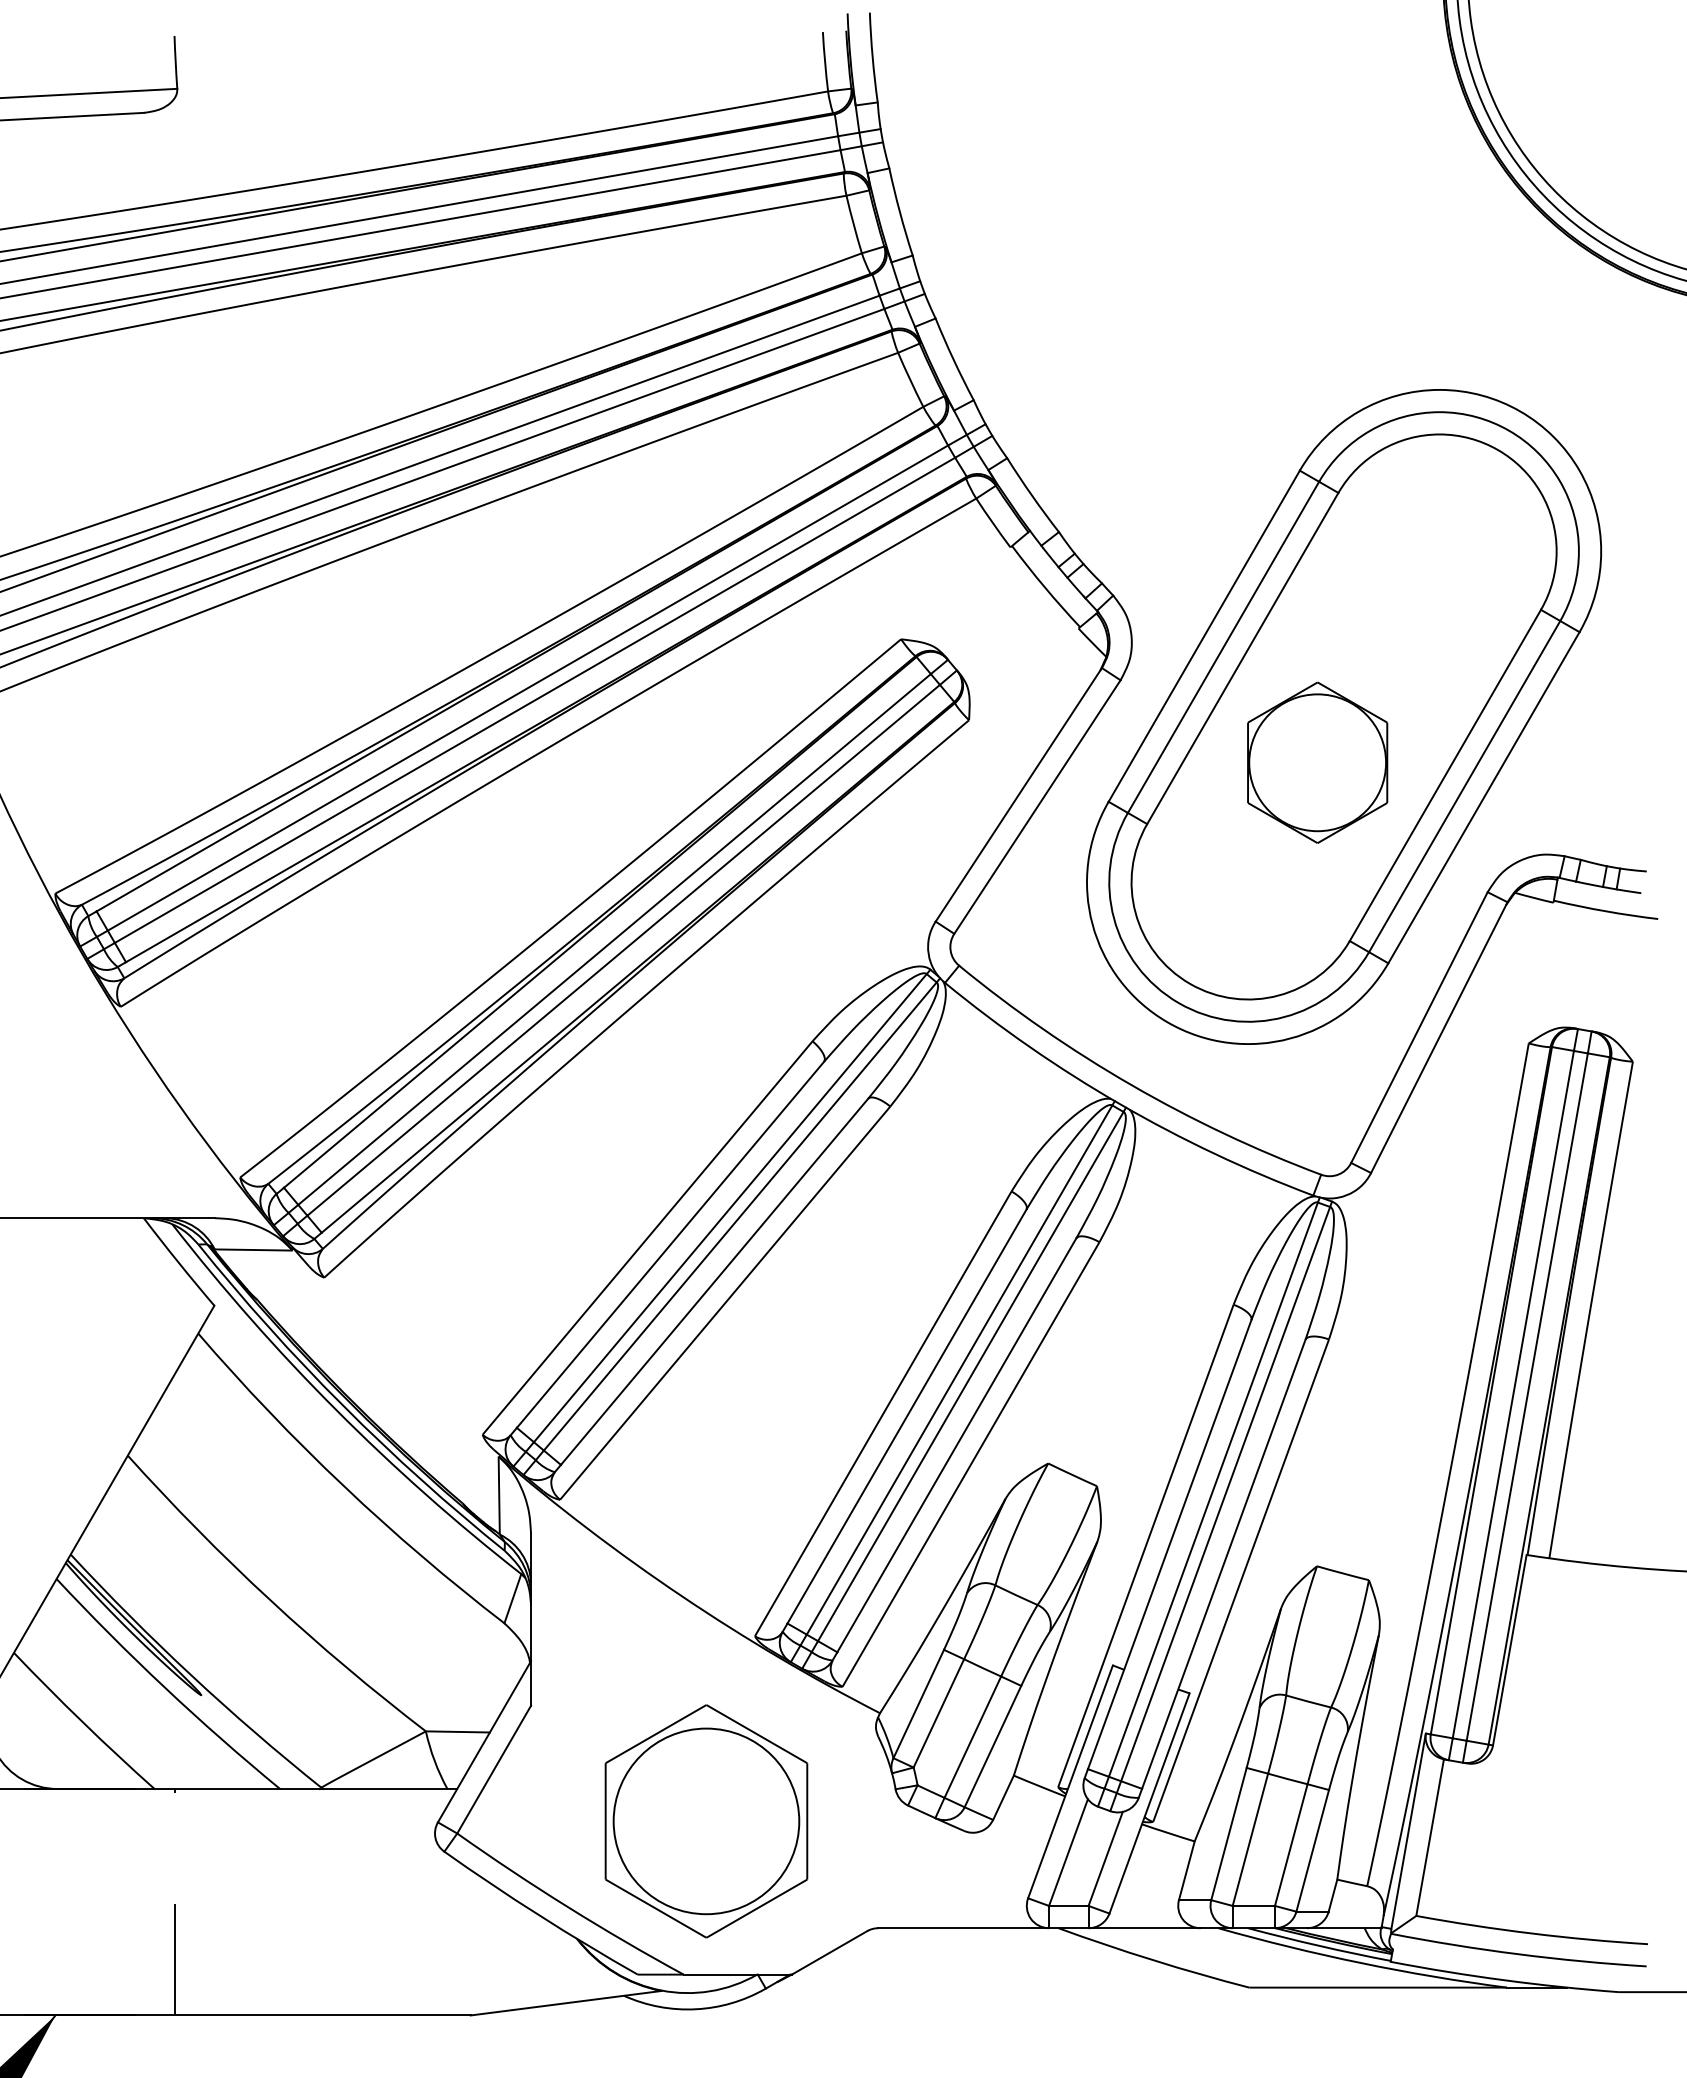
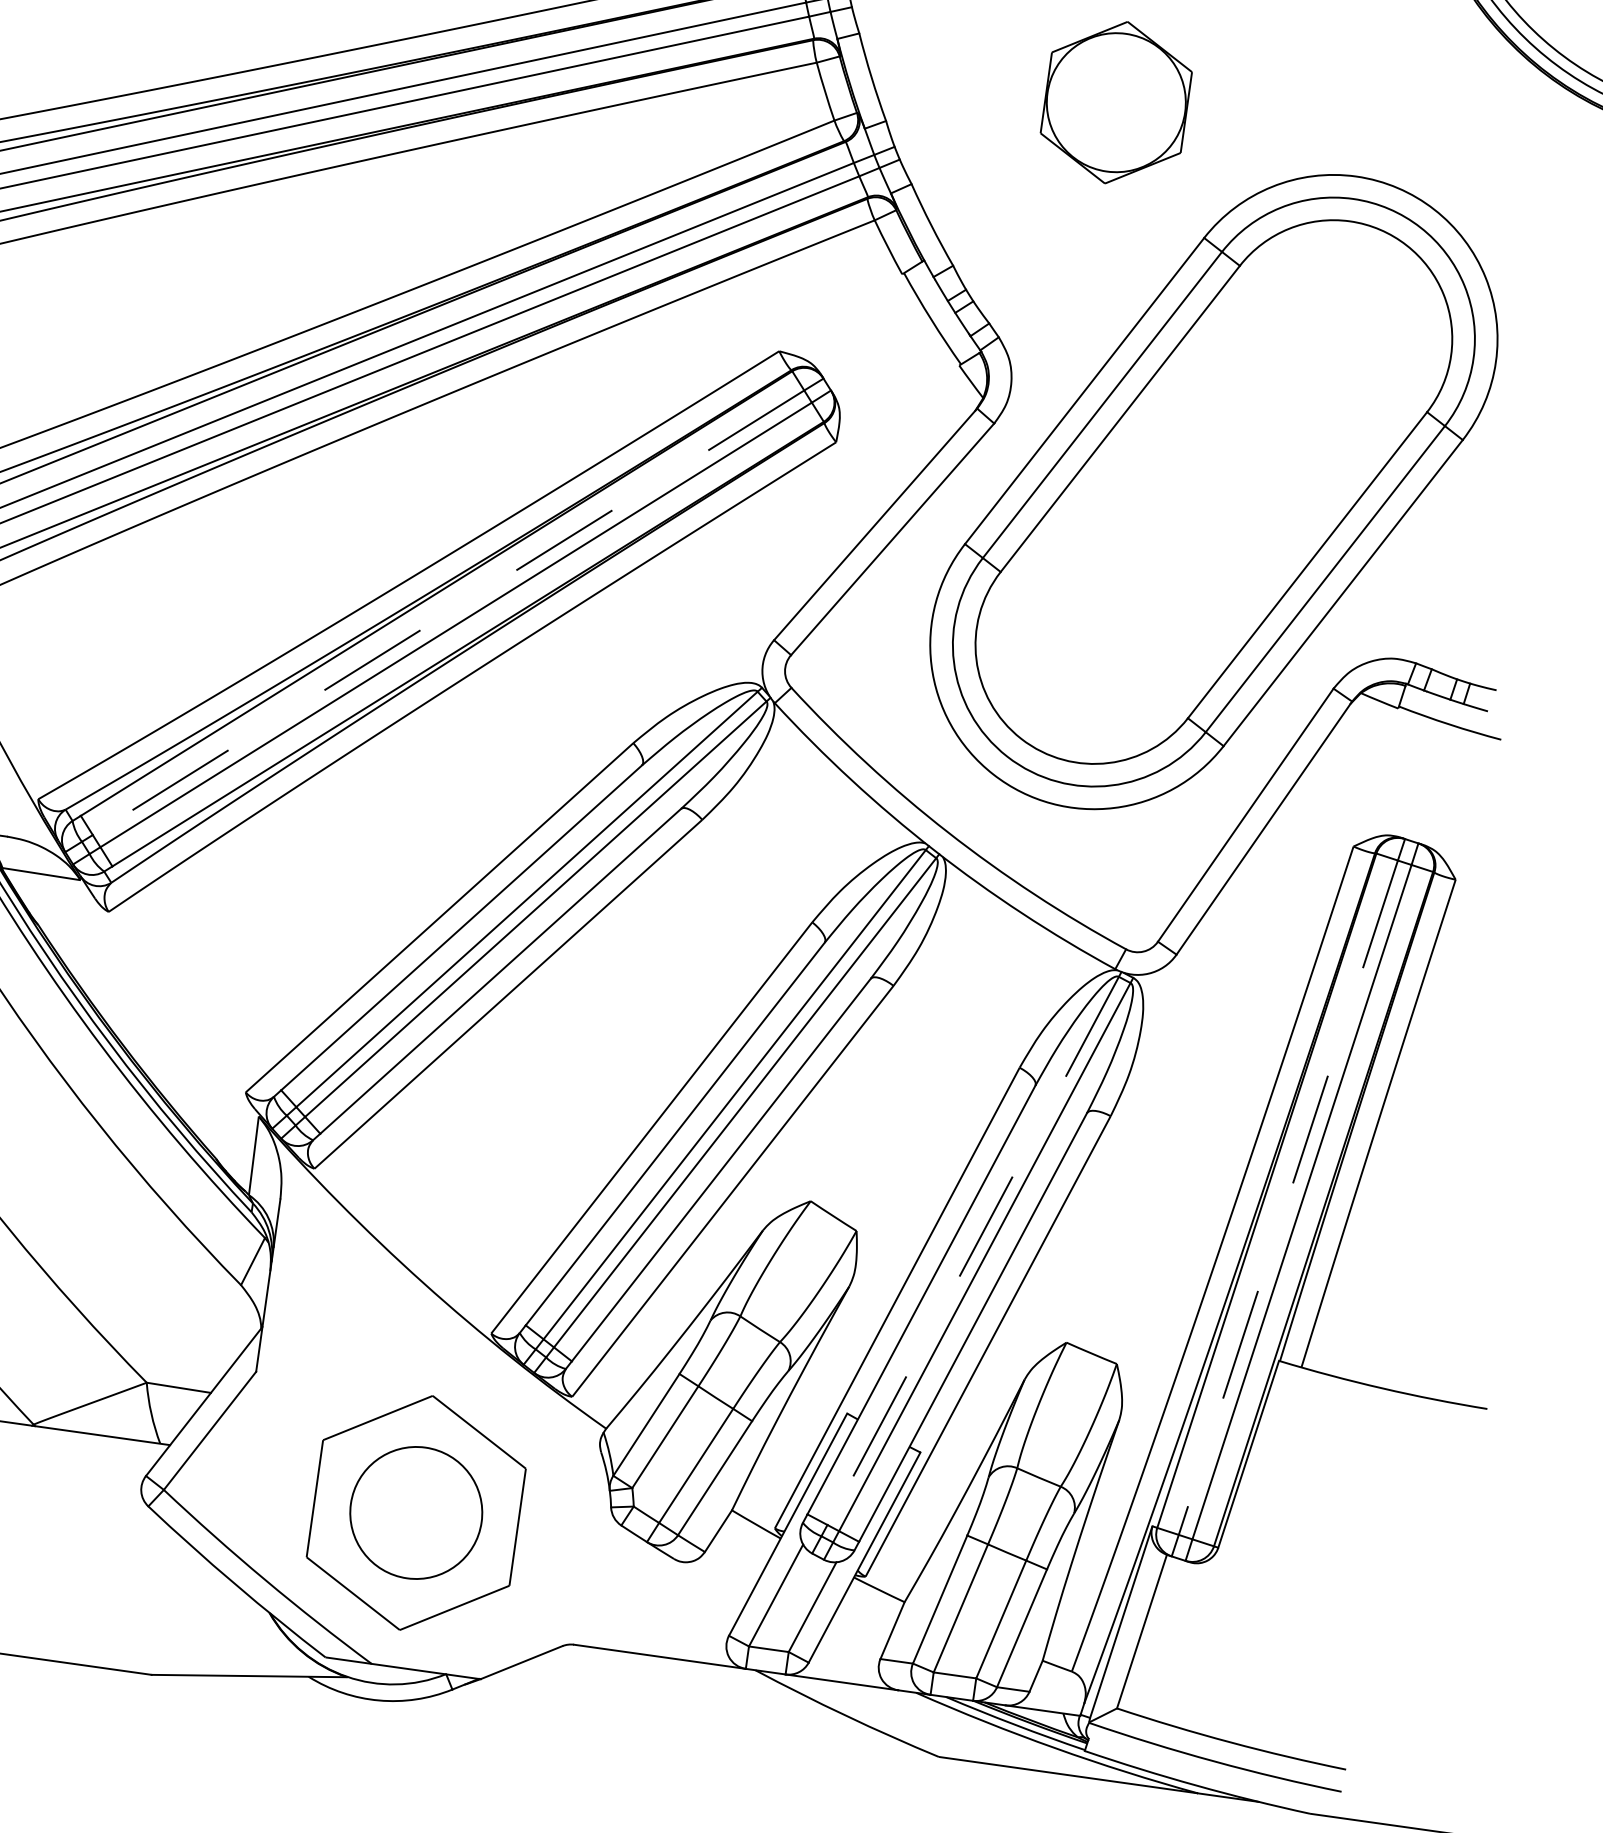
part: (1317, 762) -> (1116, 102), moved
line: (614, 939) -> (448, 612), solid -> dashed
line: (1513, 1394) -> (1288, 1197), solid -> dashed
line: (1213, 1489) -> (973, 1250), solid -> dashed
circle: (706, 1821) -> (416, 1513), size x0.7

